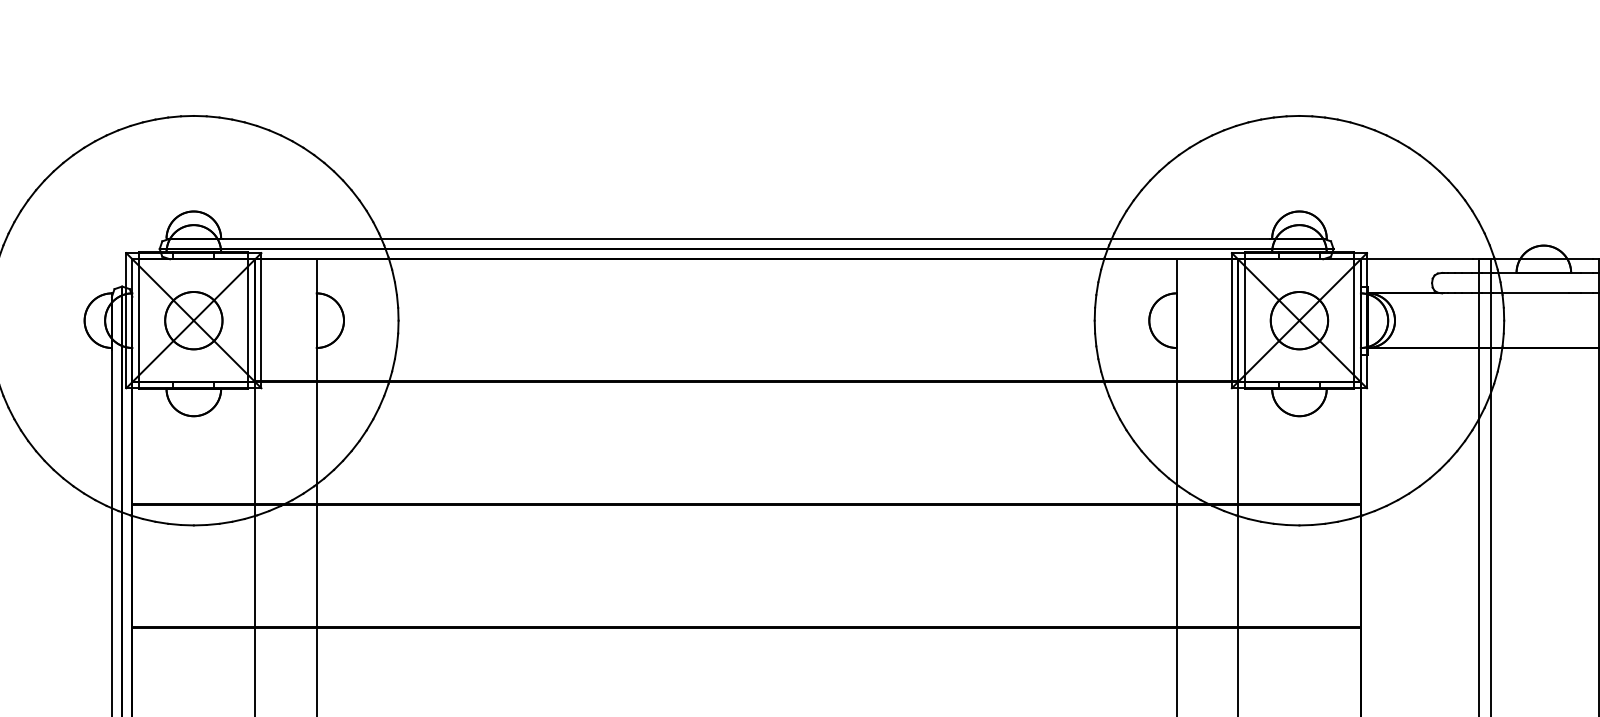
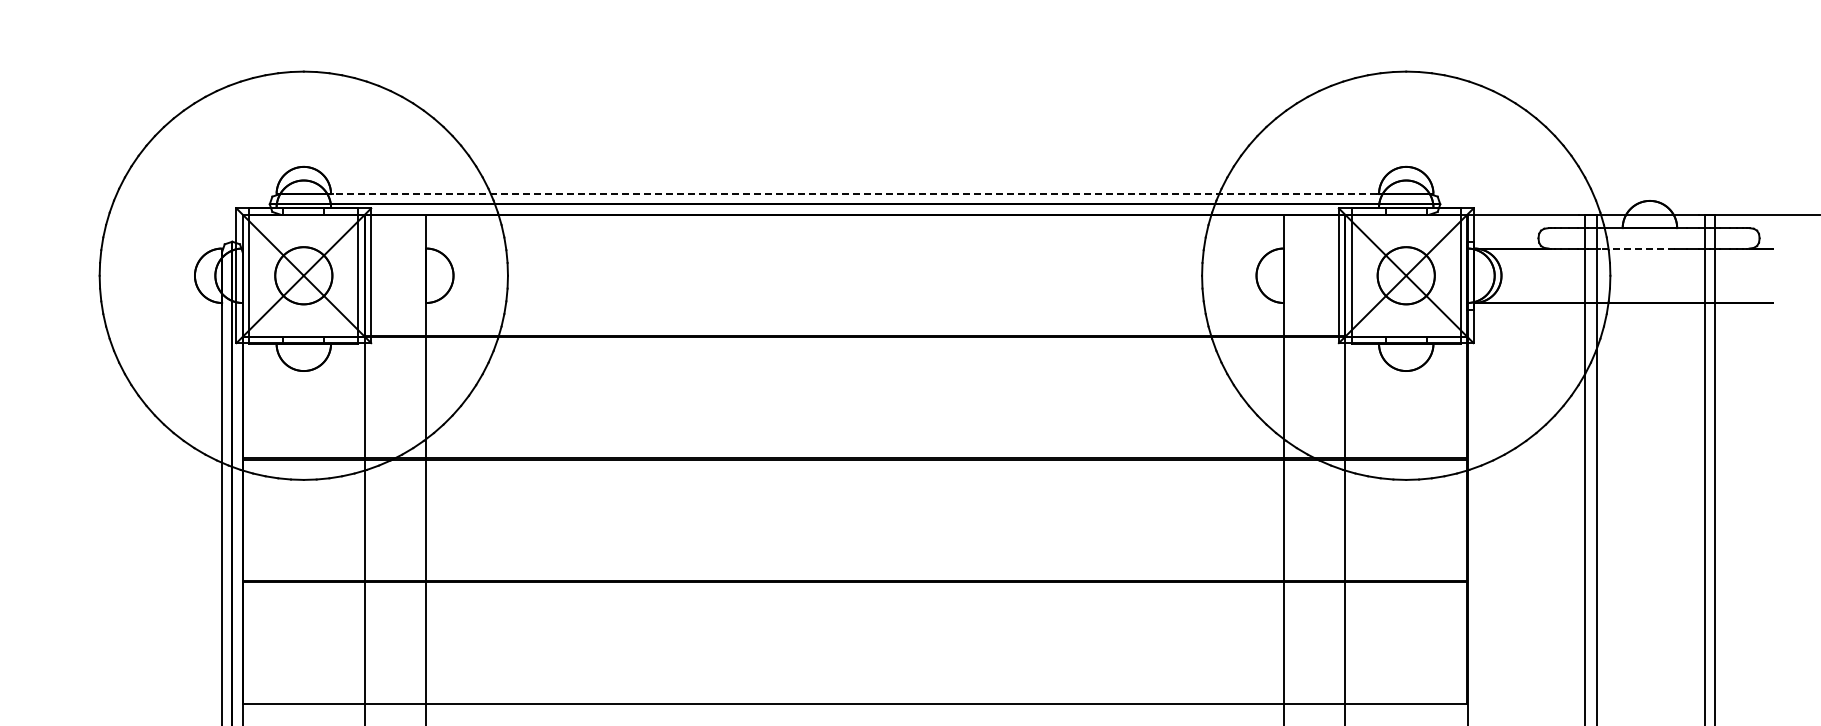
line: (746, 239) -> (854, 194), solid -> dashed
line: (1531, 293) -> (1637, 248), solid -> dashed

